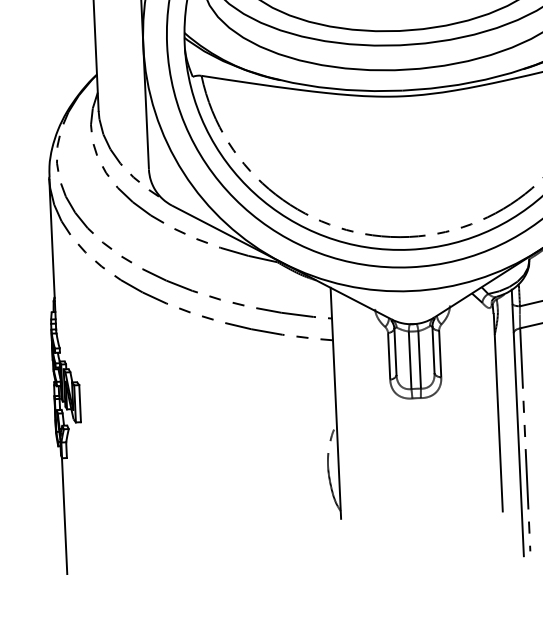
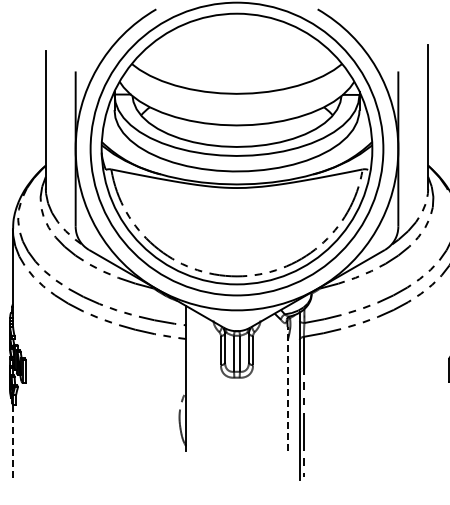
line: (497, 411) -> (287, 388), solid -> dashed
line: (63, 517) -> (12, 442), solid -> dashed

